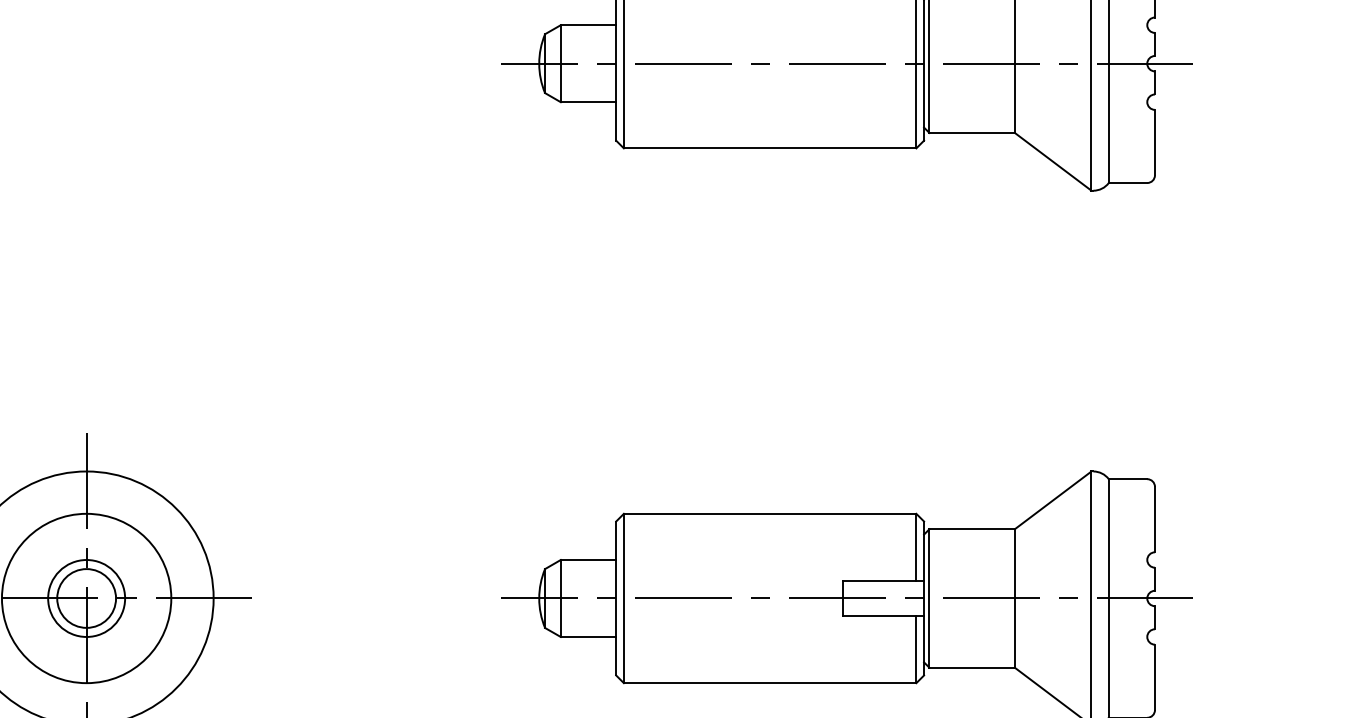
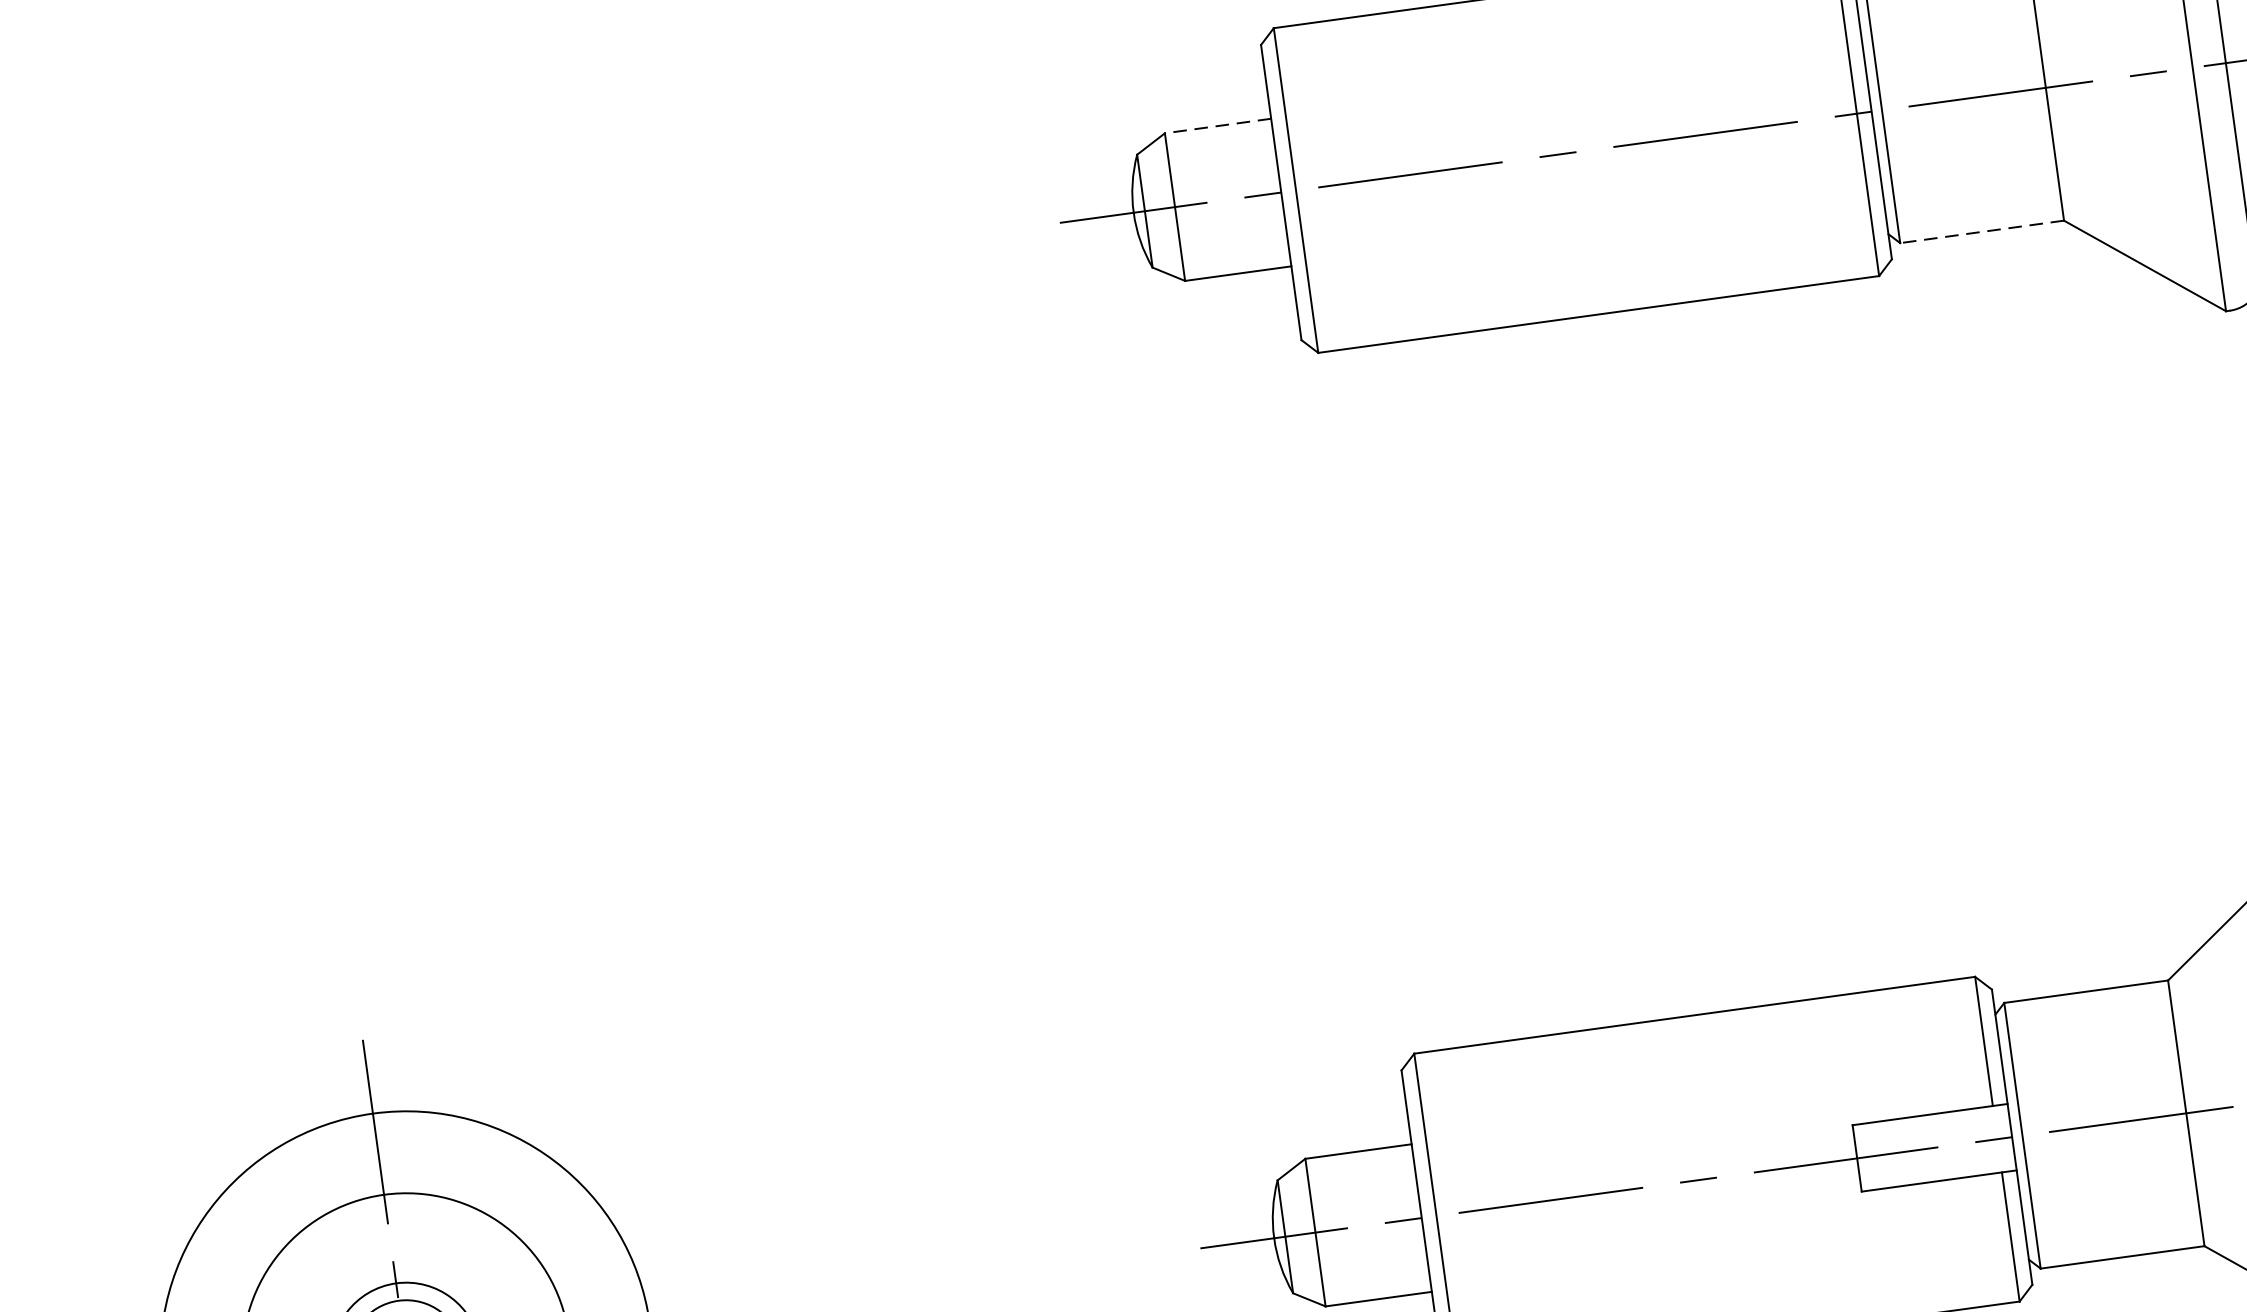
line: (588, 25) -> (1218, 126), solid -> dashed
line: (972, 132) -> (1982, 230), solid -> dashed

